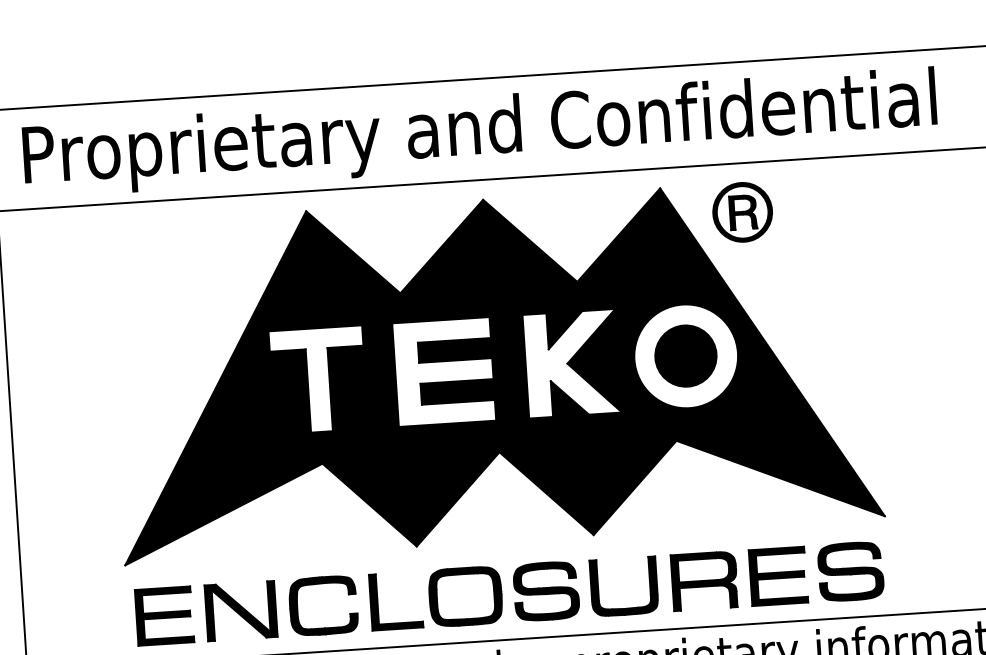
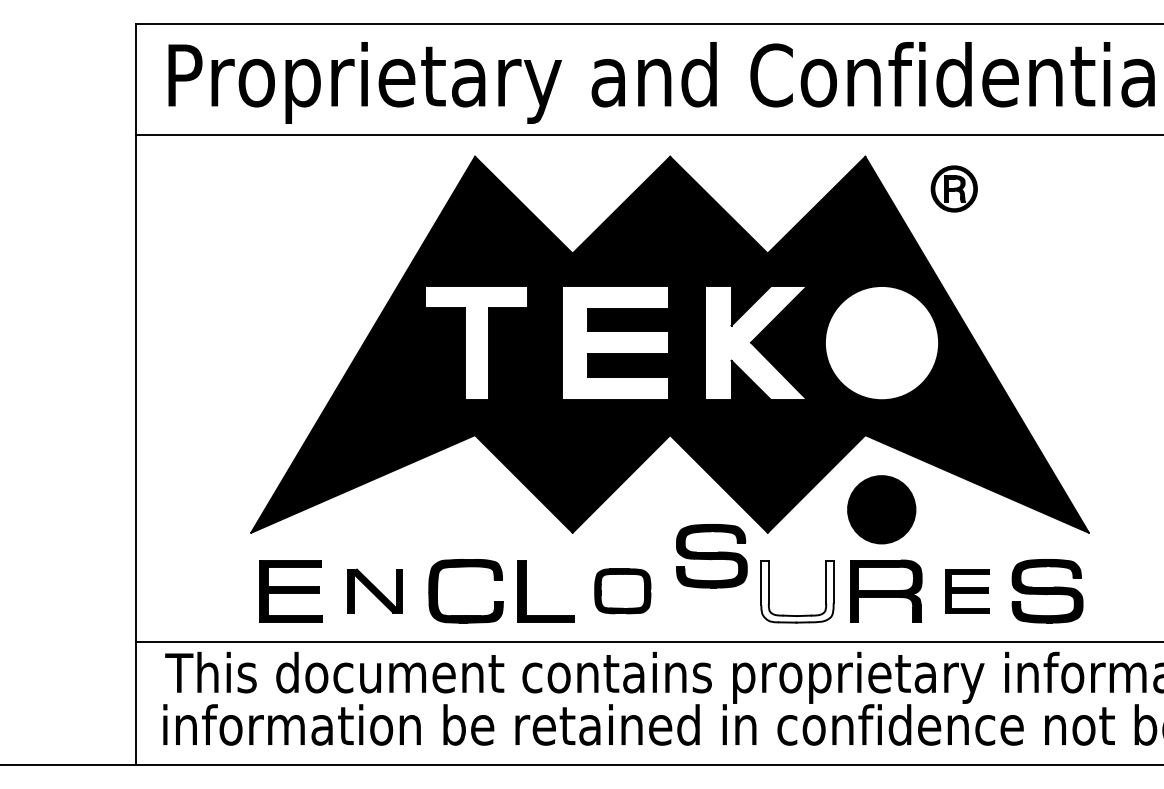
part: (742, 211) -> (954, 188), size x0.7
part: (685, 355) -> (881, 509), moved
part: (778, 576) -> (967, 591), size x0.7
fill: (624, 586) -> (797, 591), removed
part: (546, 591) -> (711, 556), moved
part: (465, 596) -> (622, 591), size x0.7
part: (240, 610) -> (374, 590), size x0.7

